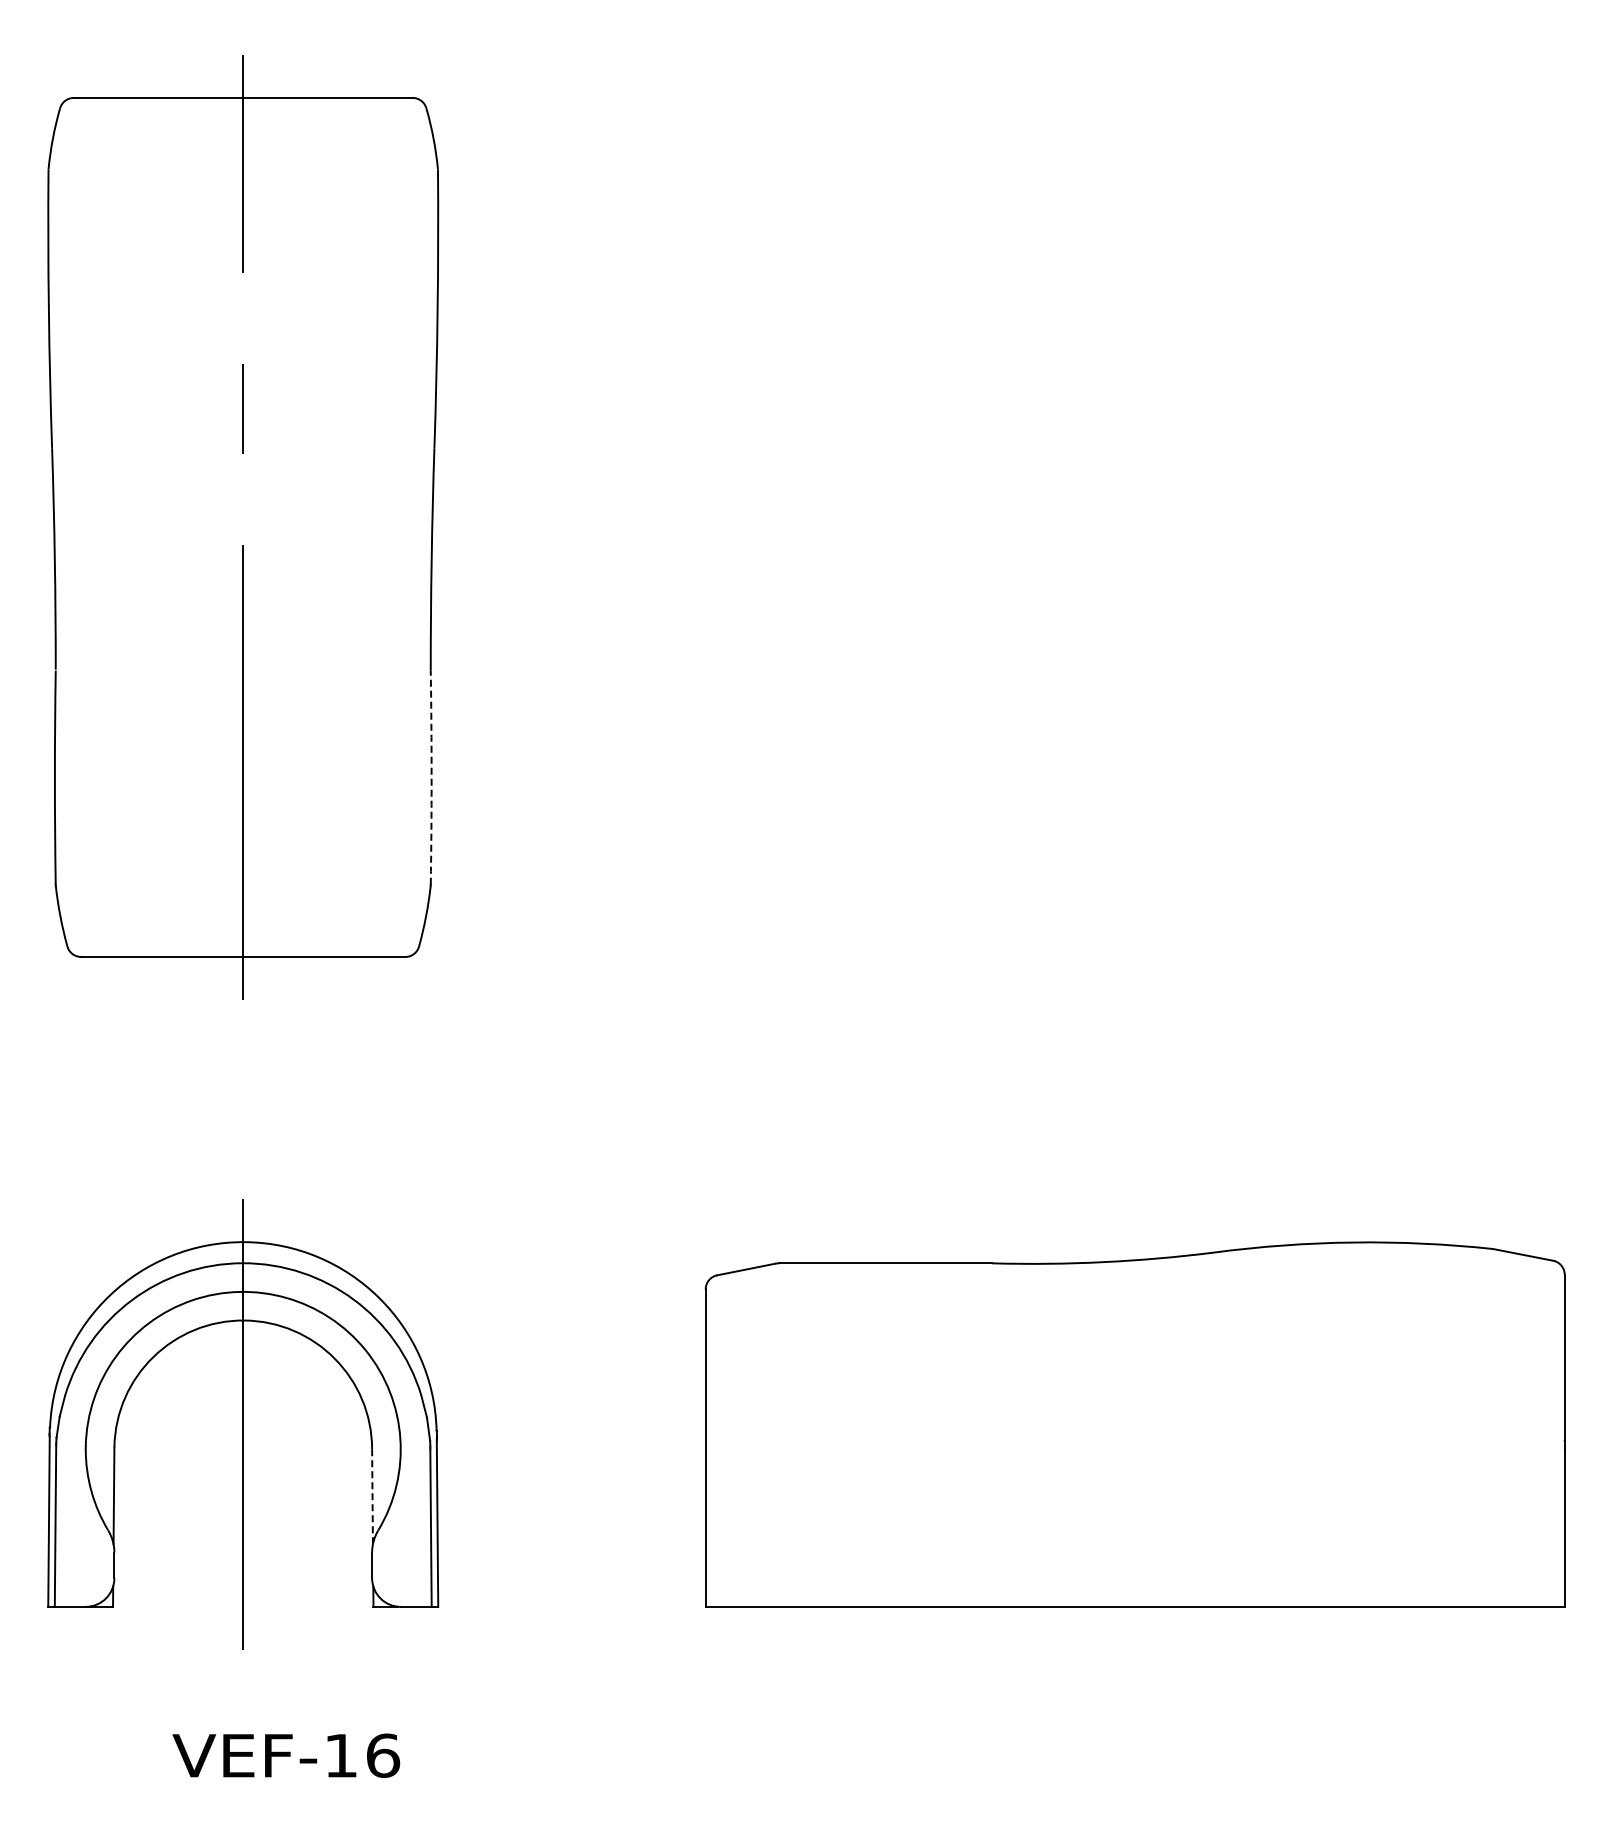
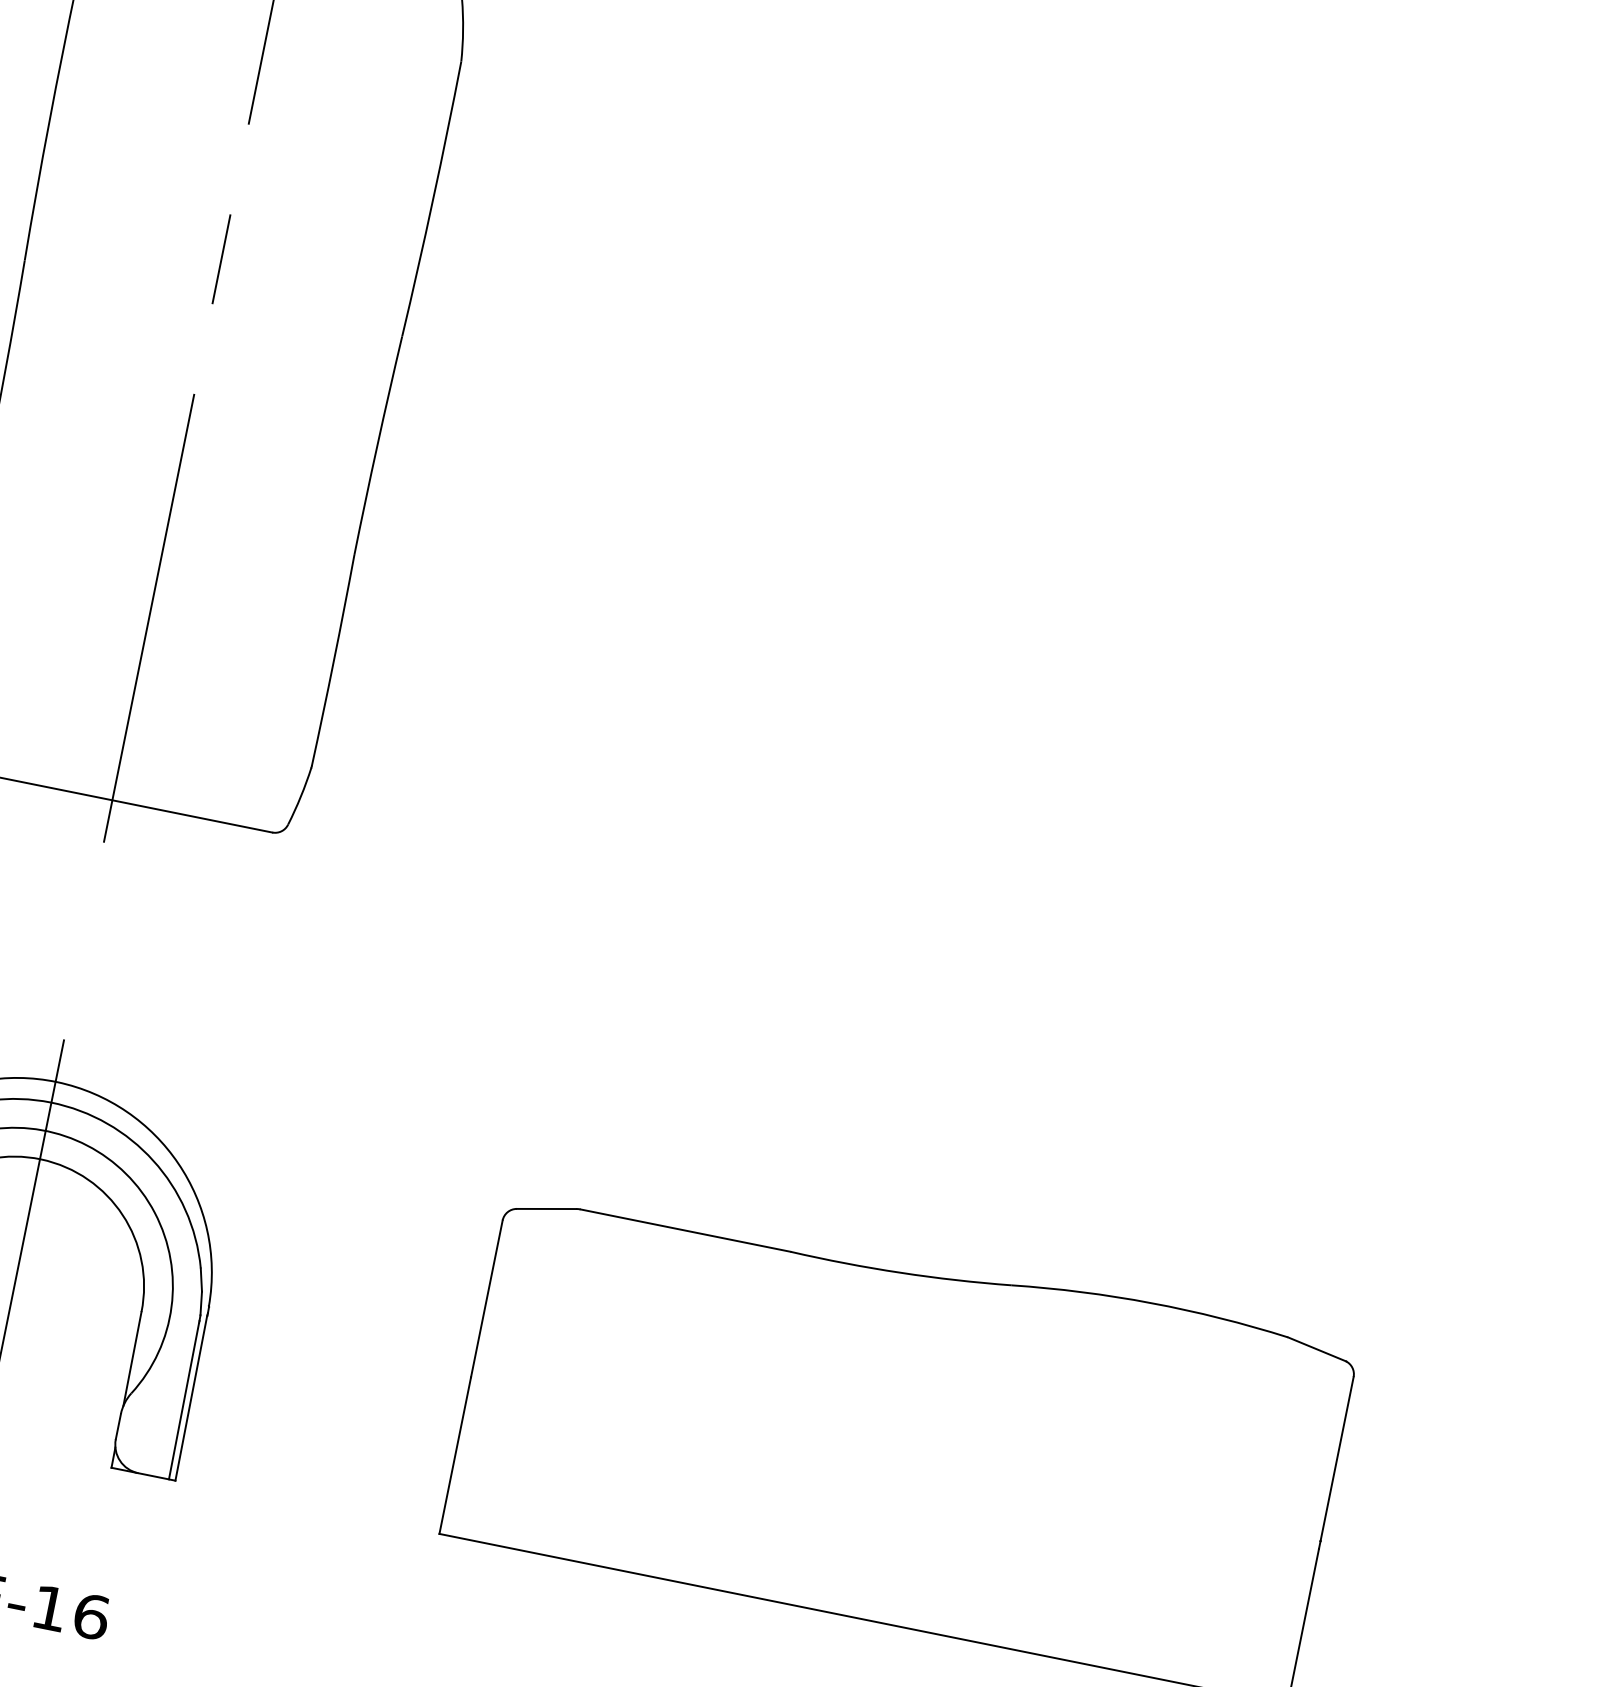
arc: (431, 777) -> (333, 660), dashed -> solid
line: (372, 1496) -> (132, 1358), dashed -> solid

